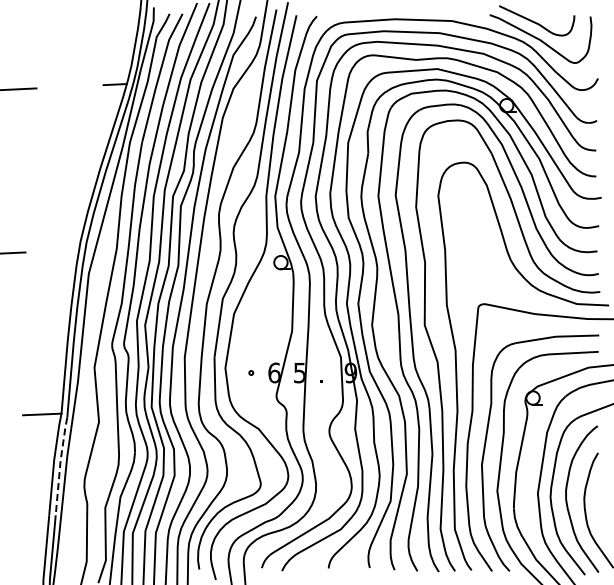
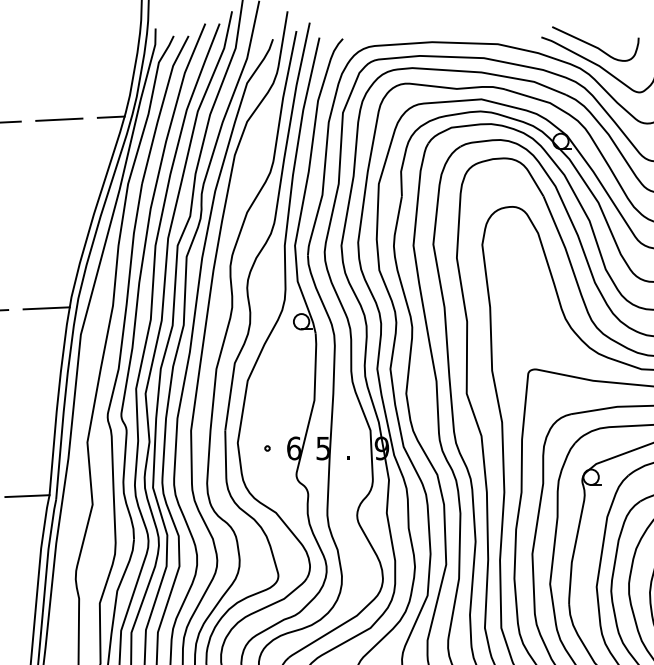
line: (69, 86) -> (58, 119), added
line: (58, 250) -> (46, 307), added
line: (60, 464) -> (48, 553), dashed -> solid

